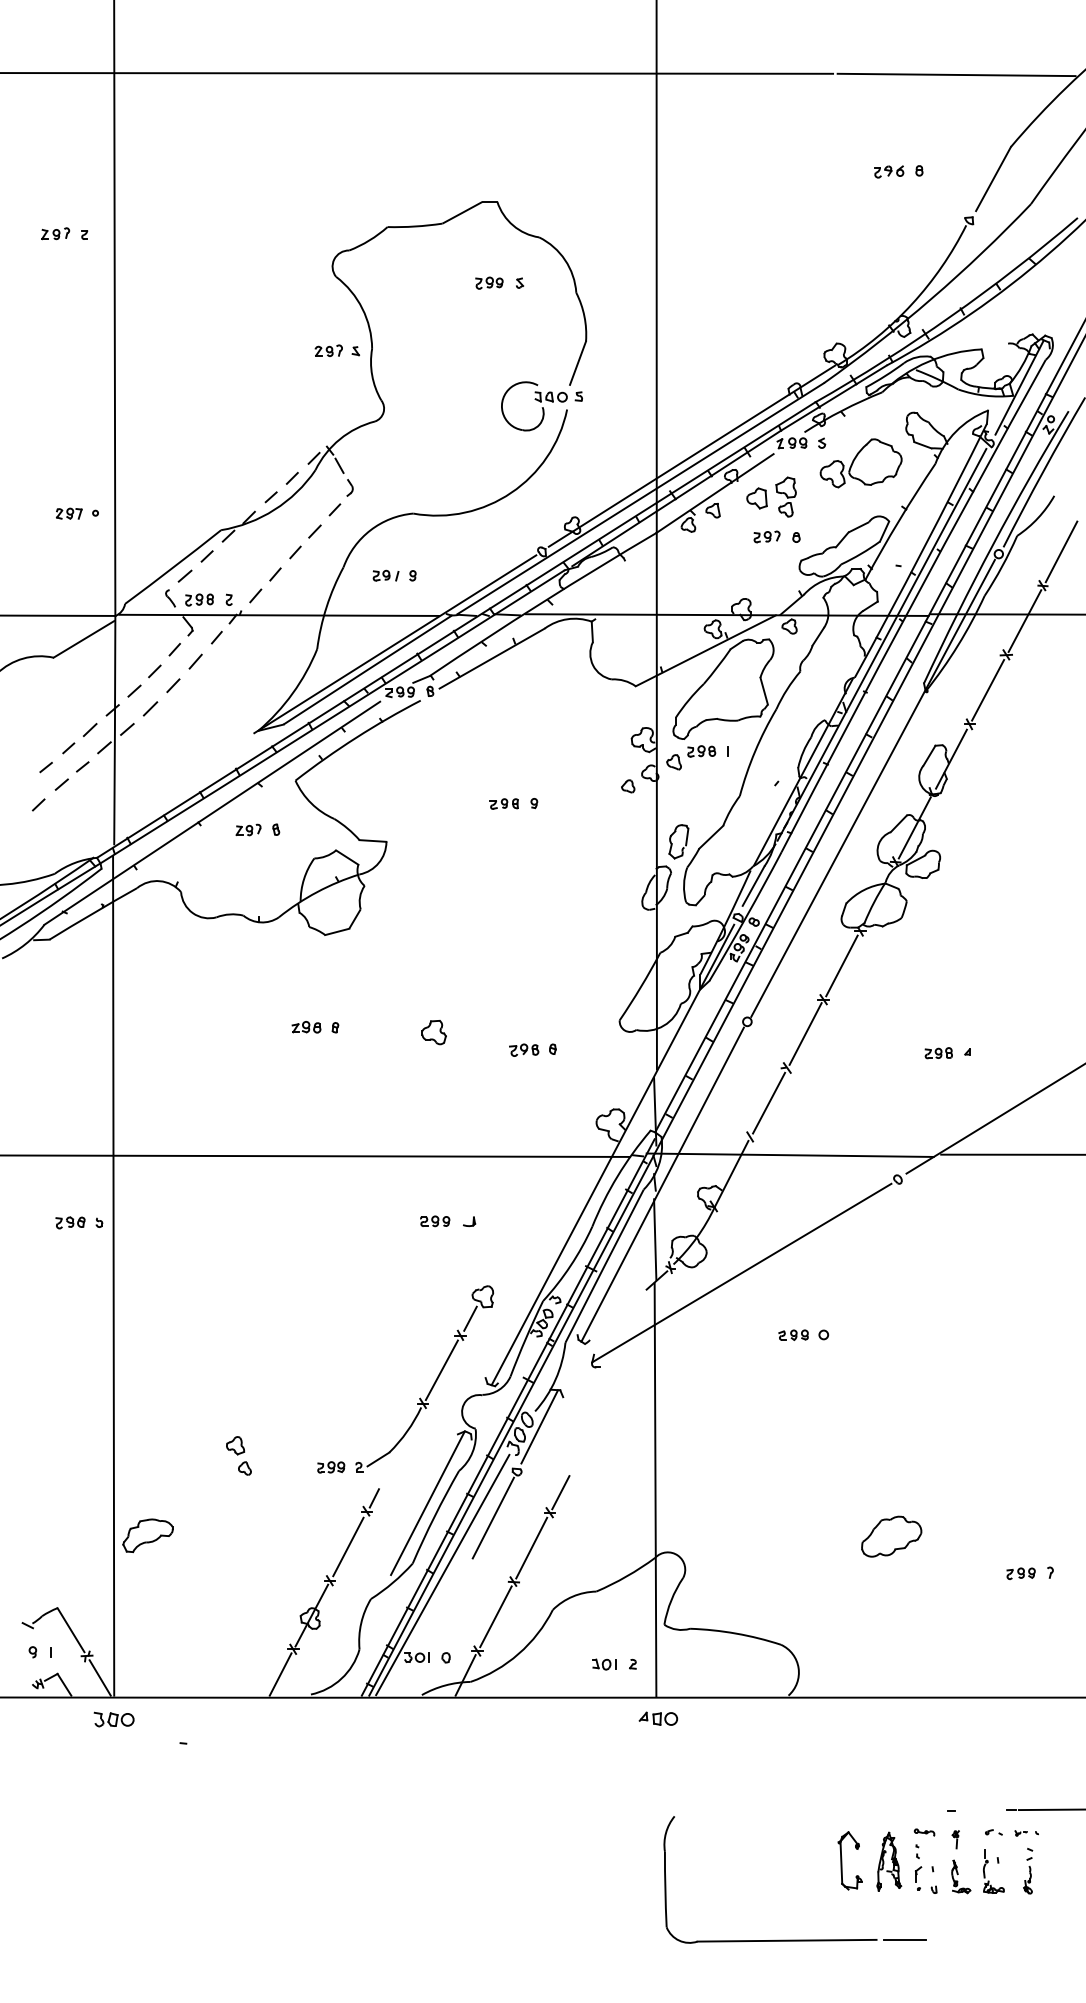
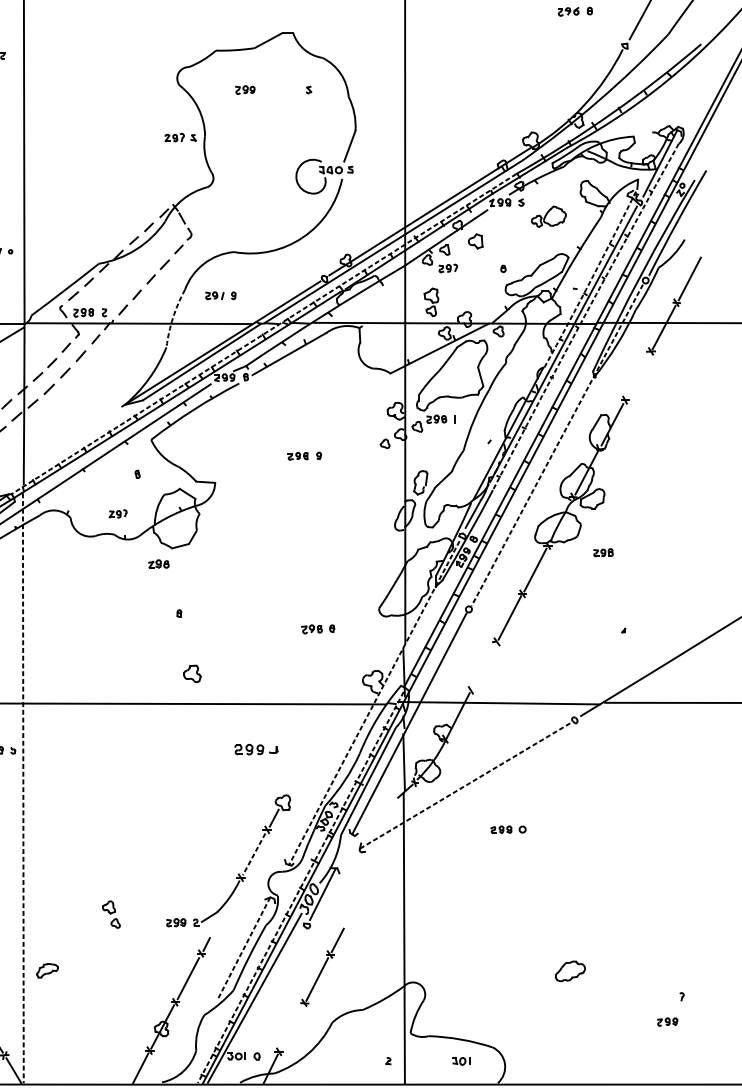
part: (489, 282) -> (245, 89), moved
part: (860, 463) -> (548, 216), size x0.6
part: (785, 496) -> (431, 301), moved
part: (766, 536) -> (447, 268), moved
arc: (922, 551) -> (592, 278), solid -> dashed
arc: (911, 604) -> (584, 315), solid -> dashed
arc: (326, 607) -> (173, 318), solid -> dashed
line: (455, 630) -> (263, 334), solid -> dashed
line: (988, 689) -> (638, 375), removed
line: (873, 788) -> (557, 445), solid -> dashed
part: (248, 829) -> (118, 513), moved
part: (306, 1027) -> (158, 564), moved
part: (433, 1032) -> (191, 673), moved
part: (938, 1053) -> (603, 552), moved
line: (769, 1102) -> (484, 666), removed
line: (612, 1155) -> (374, 703), solid -> dashed
part: (435, 1221) -> (249, 749), size x1.4
line: (741, 1273) -> (464, 786), solid -> dashed
line: (113, 1276) -> (23, 788), solid -> dashed
line: (441, 1370) -> (253, 854), solid -> dashed
line: (508, 1417) -> (300, 887), solid -> dashed
line: (427, 1503) -> (244, 948), solid -> dashed
line: (492, 1517) -> (289, 957), removed
part: (147, 1535) -> (47, 970), size x0.6
part: (891, 1536) -> (570, 971), size x0.7
part: (1020, 1573) -> (667, 1021), moved
line: (495, 1616) -> (291, 1027), removed
part: (604, 1664) -> (461, 1061), moved

